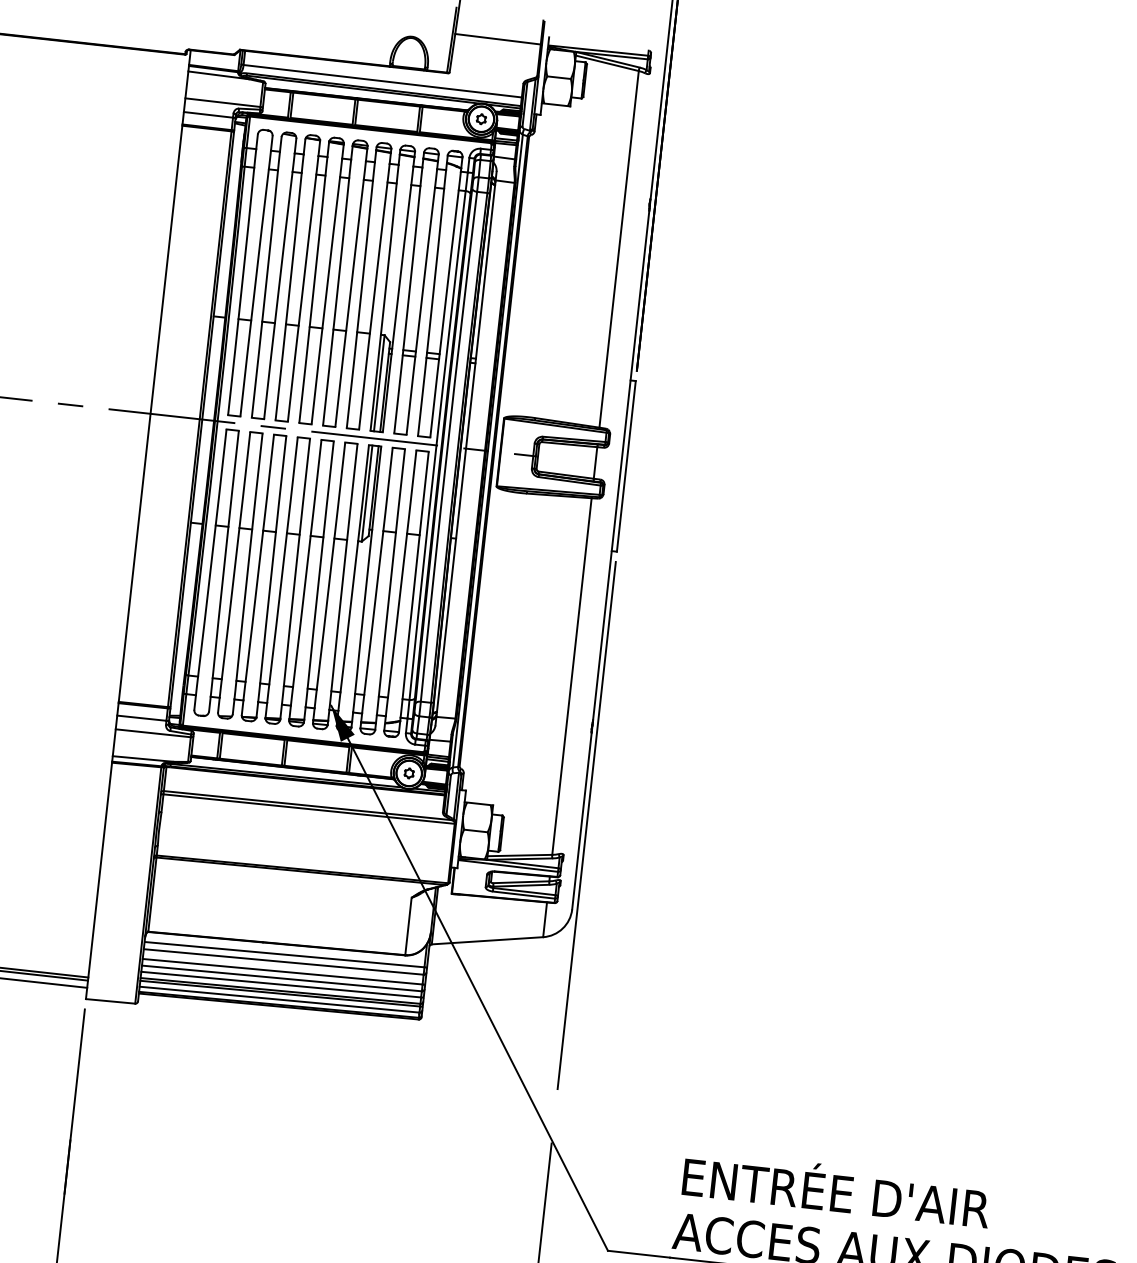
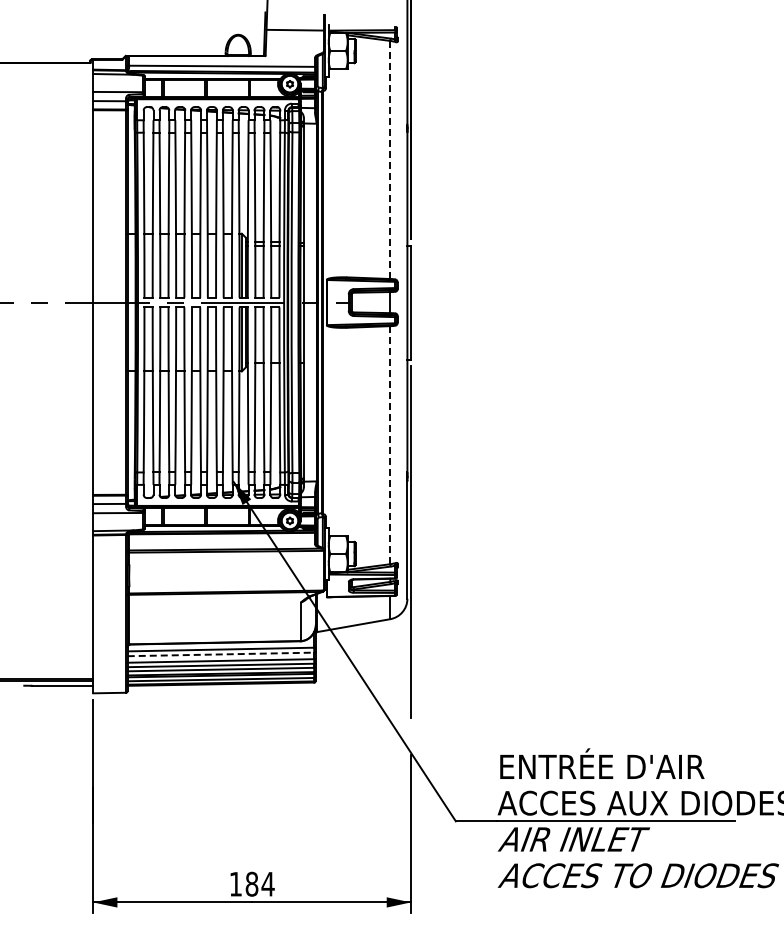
line: (619, 248) -> (390, 159), solid -> dashed
line: (572, 675) -> (390, 444), solid -> dashed
line: (284, 962) -> (221, 654), solid -> dashed

